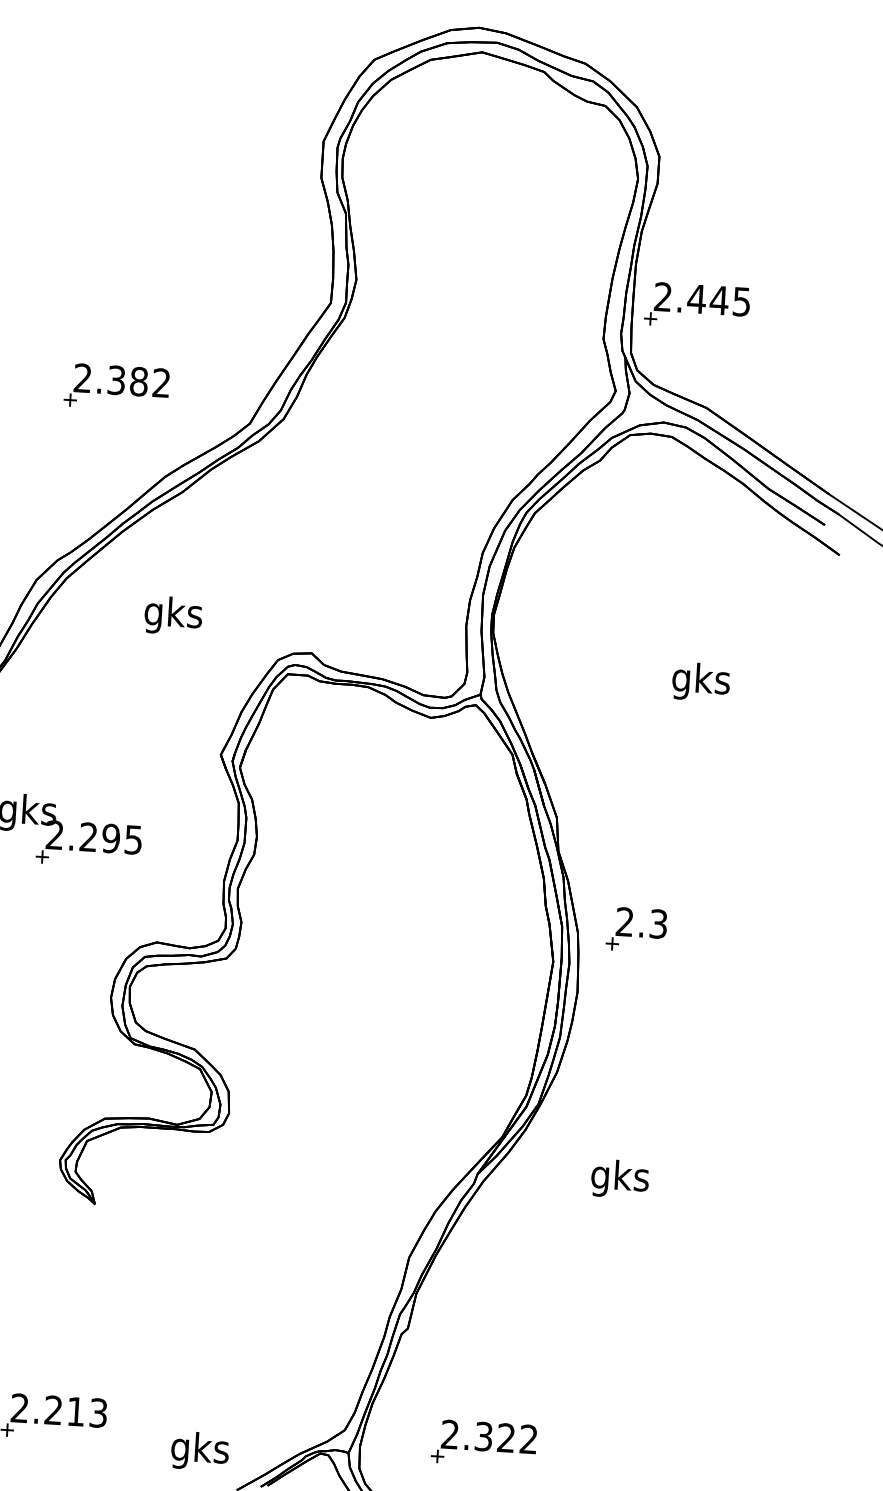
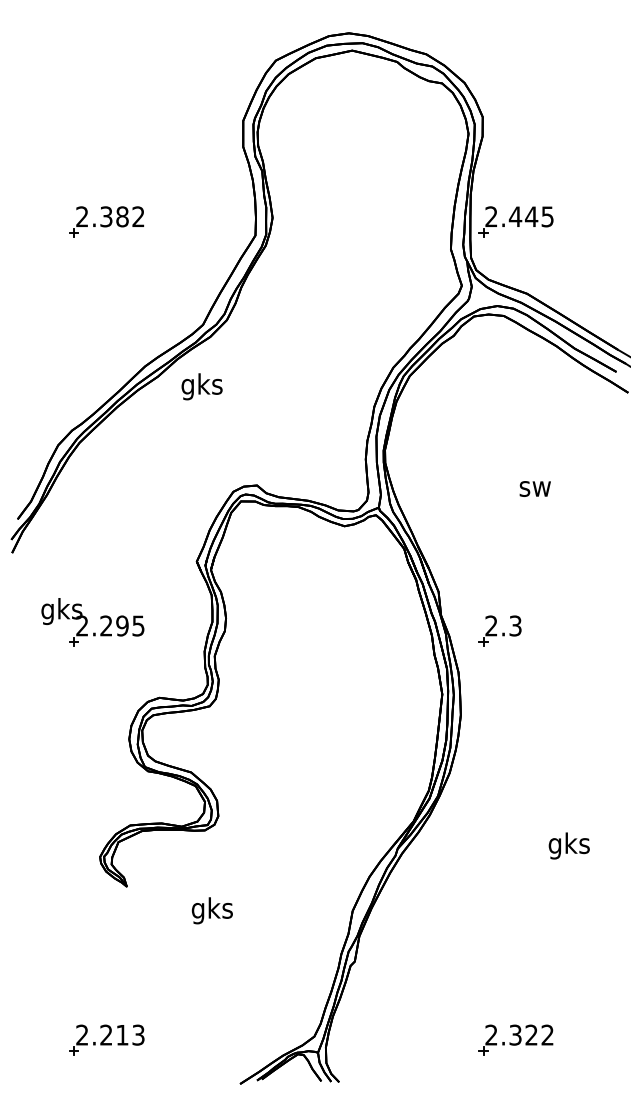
part: (116, 386) -> (106, 221), moved
text: (172, 615) -> (201, 386), moved
text: (700, 681) -> (534, 488), gks -> sw
part: (635, 929) -> (499, 630), moved
text: (619, 1178) -> (568, 845), moved
part: (483, 1442) -> (515, 1039), moved
text: (198, 1450) -> (211, 910), moved

